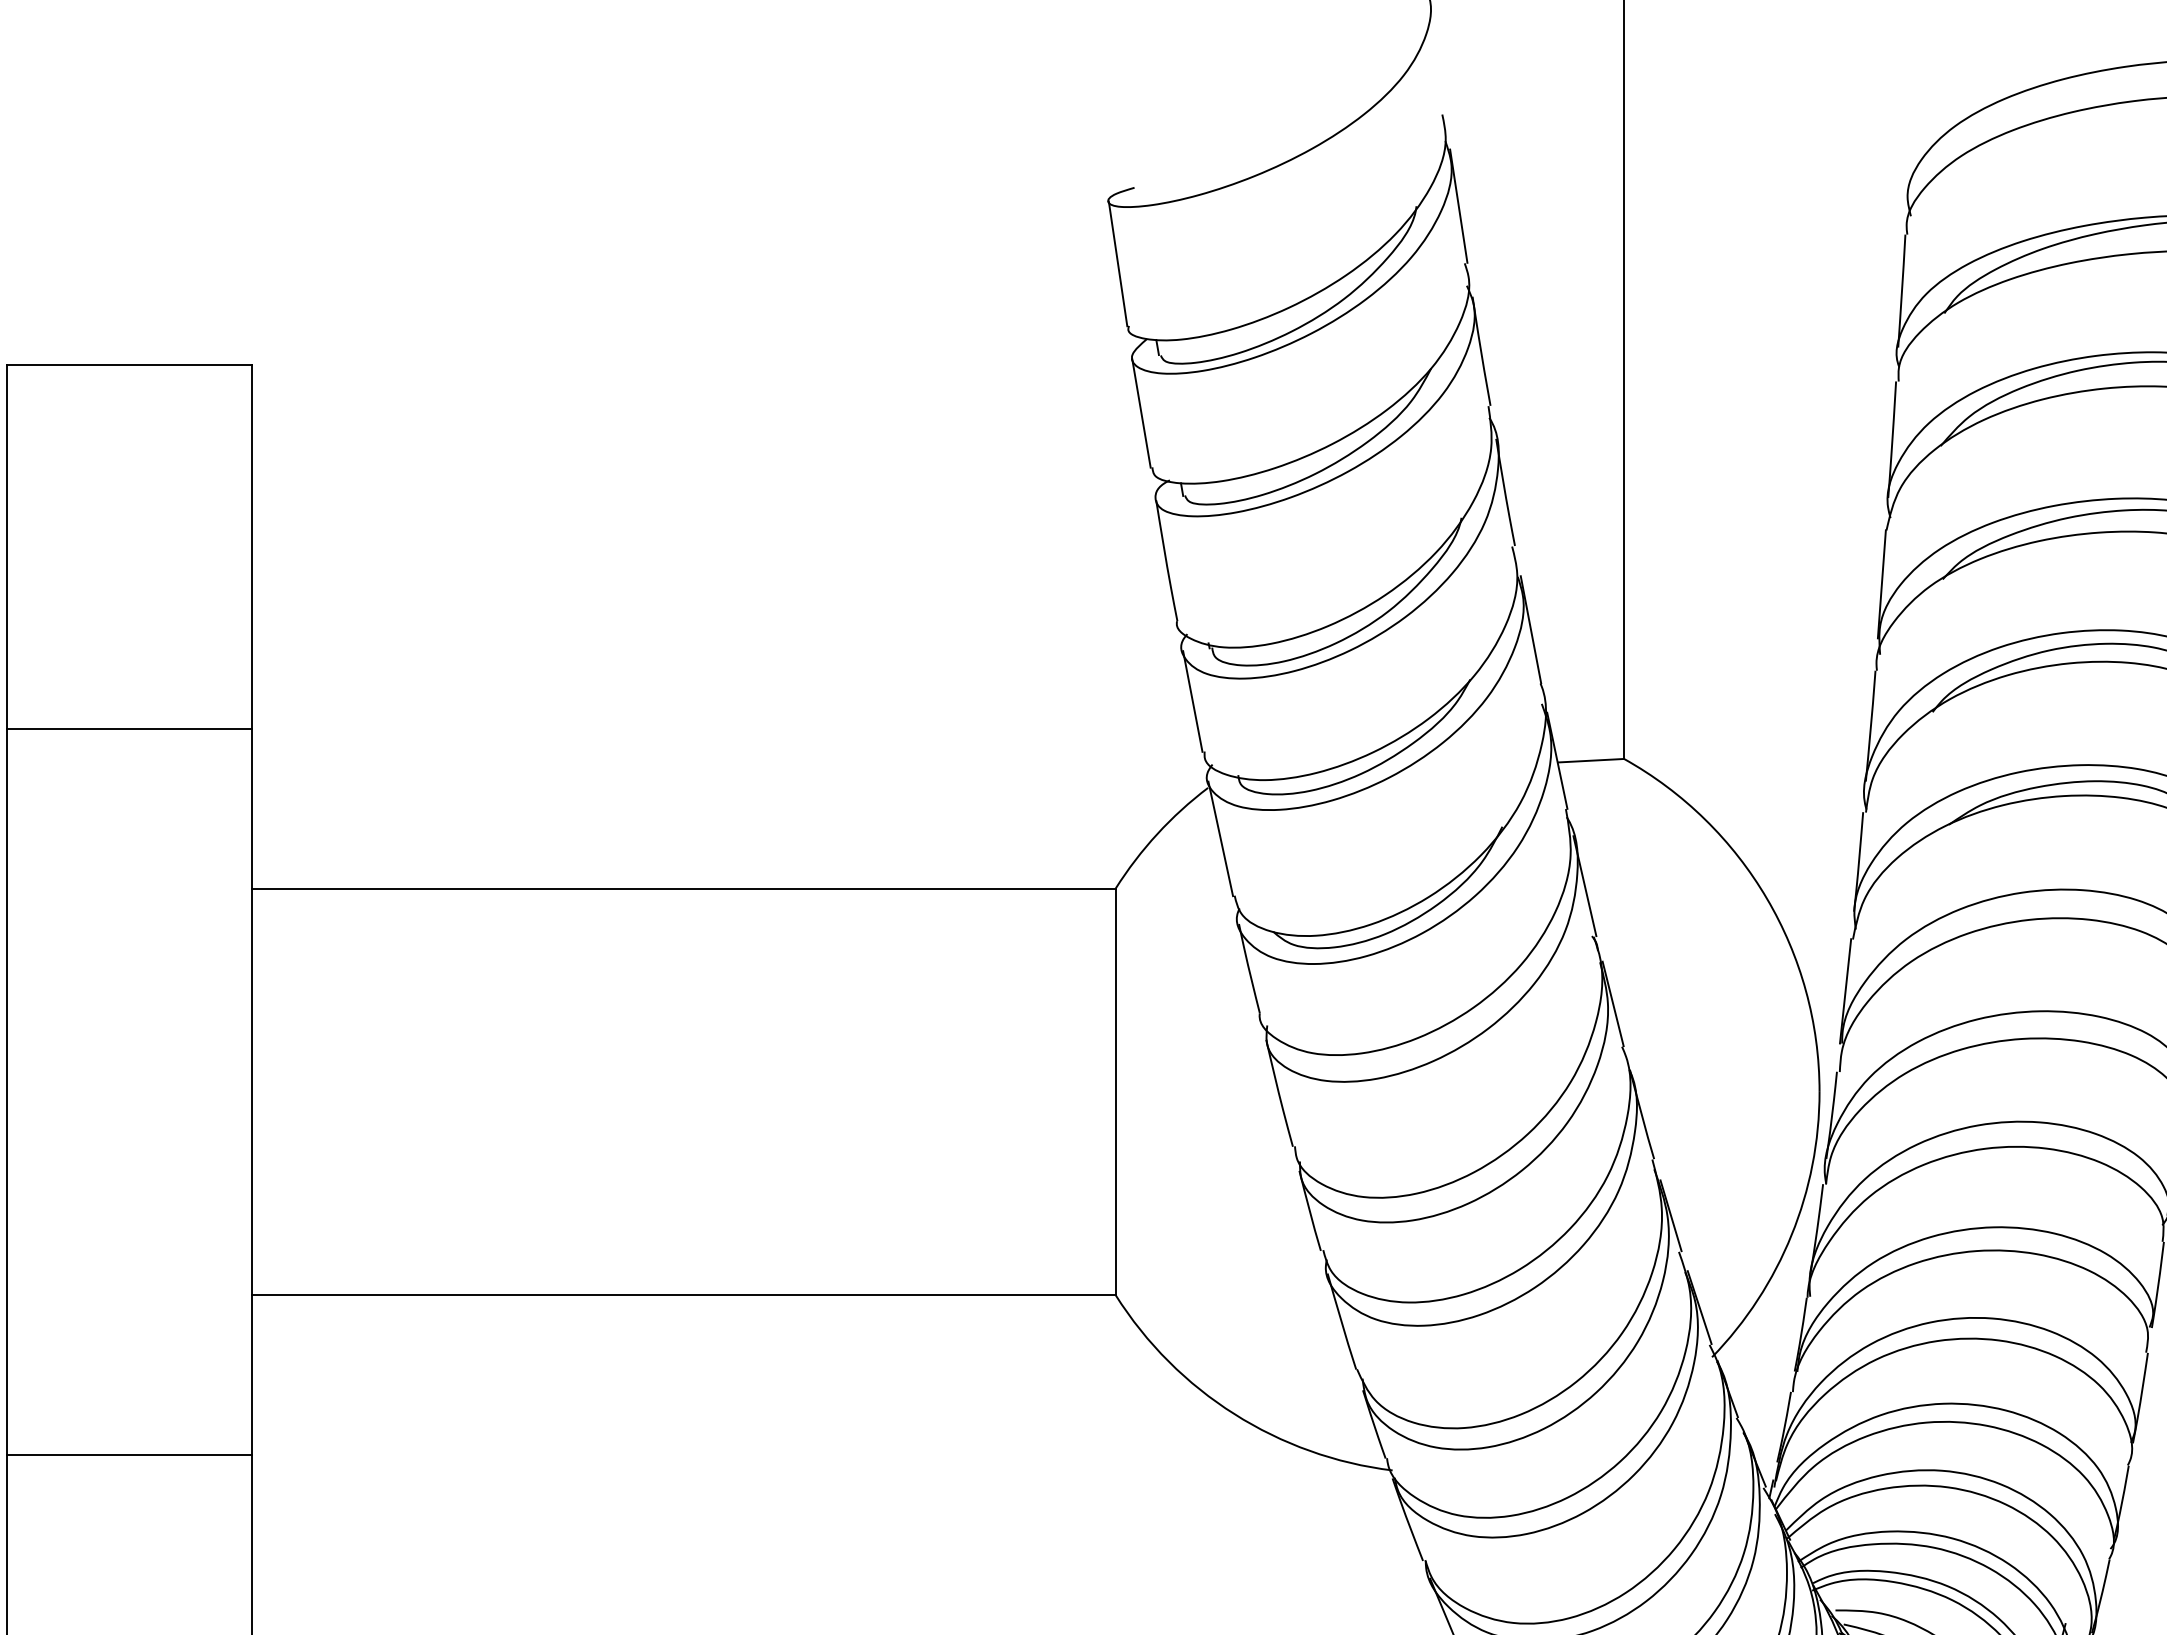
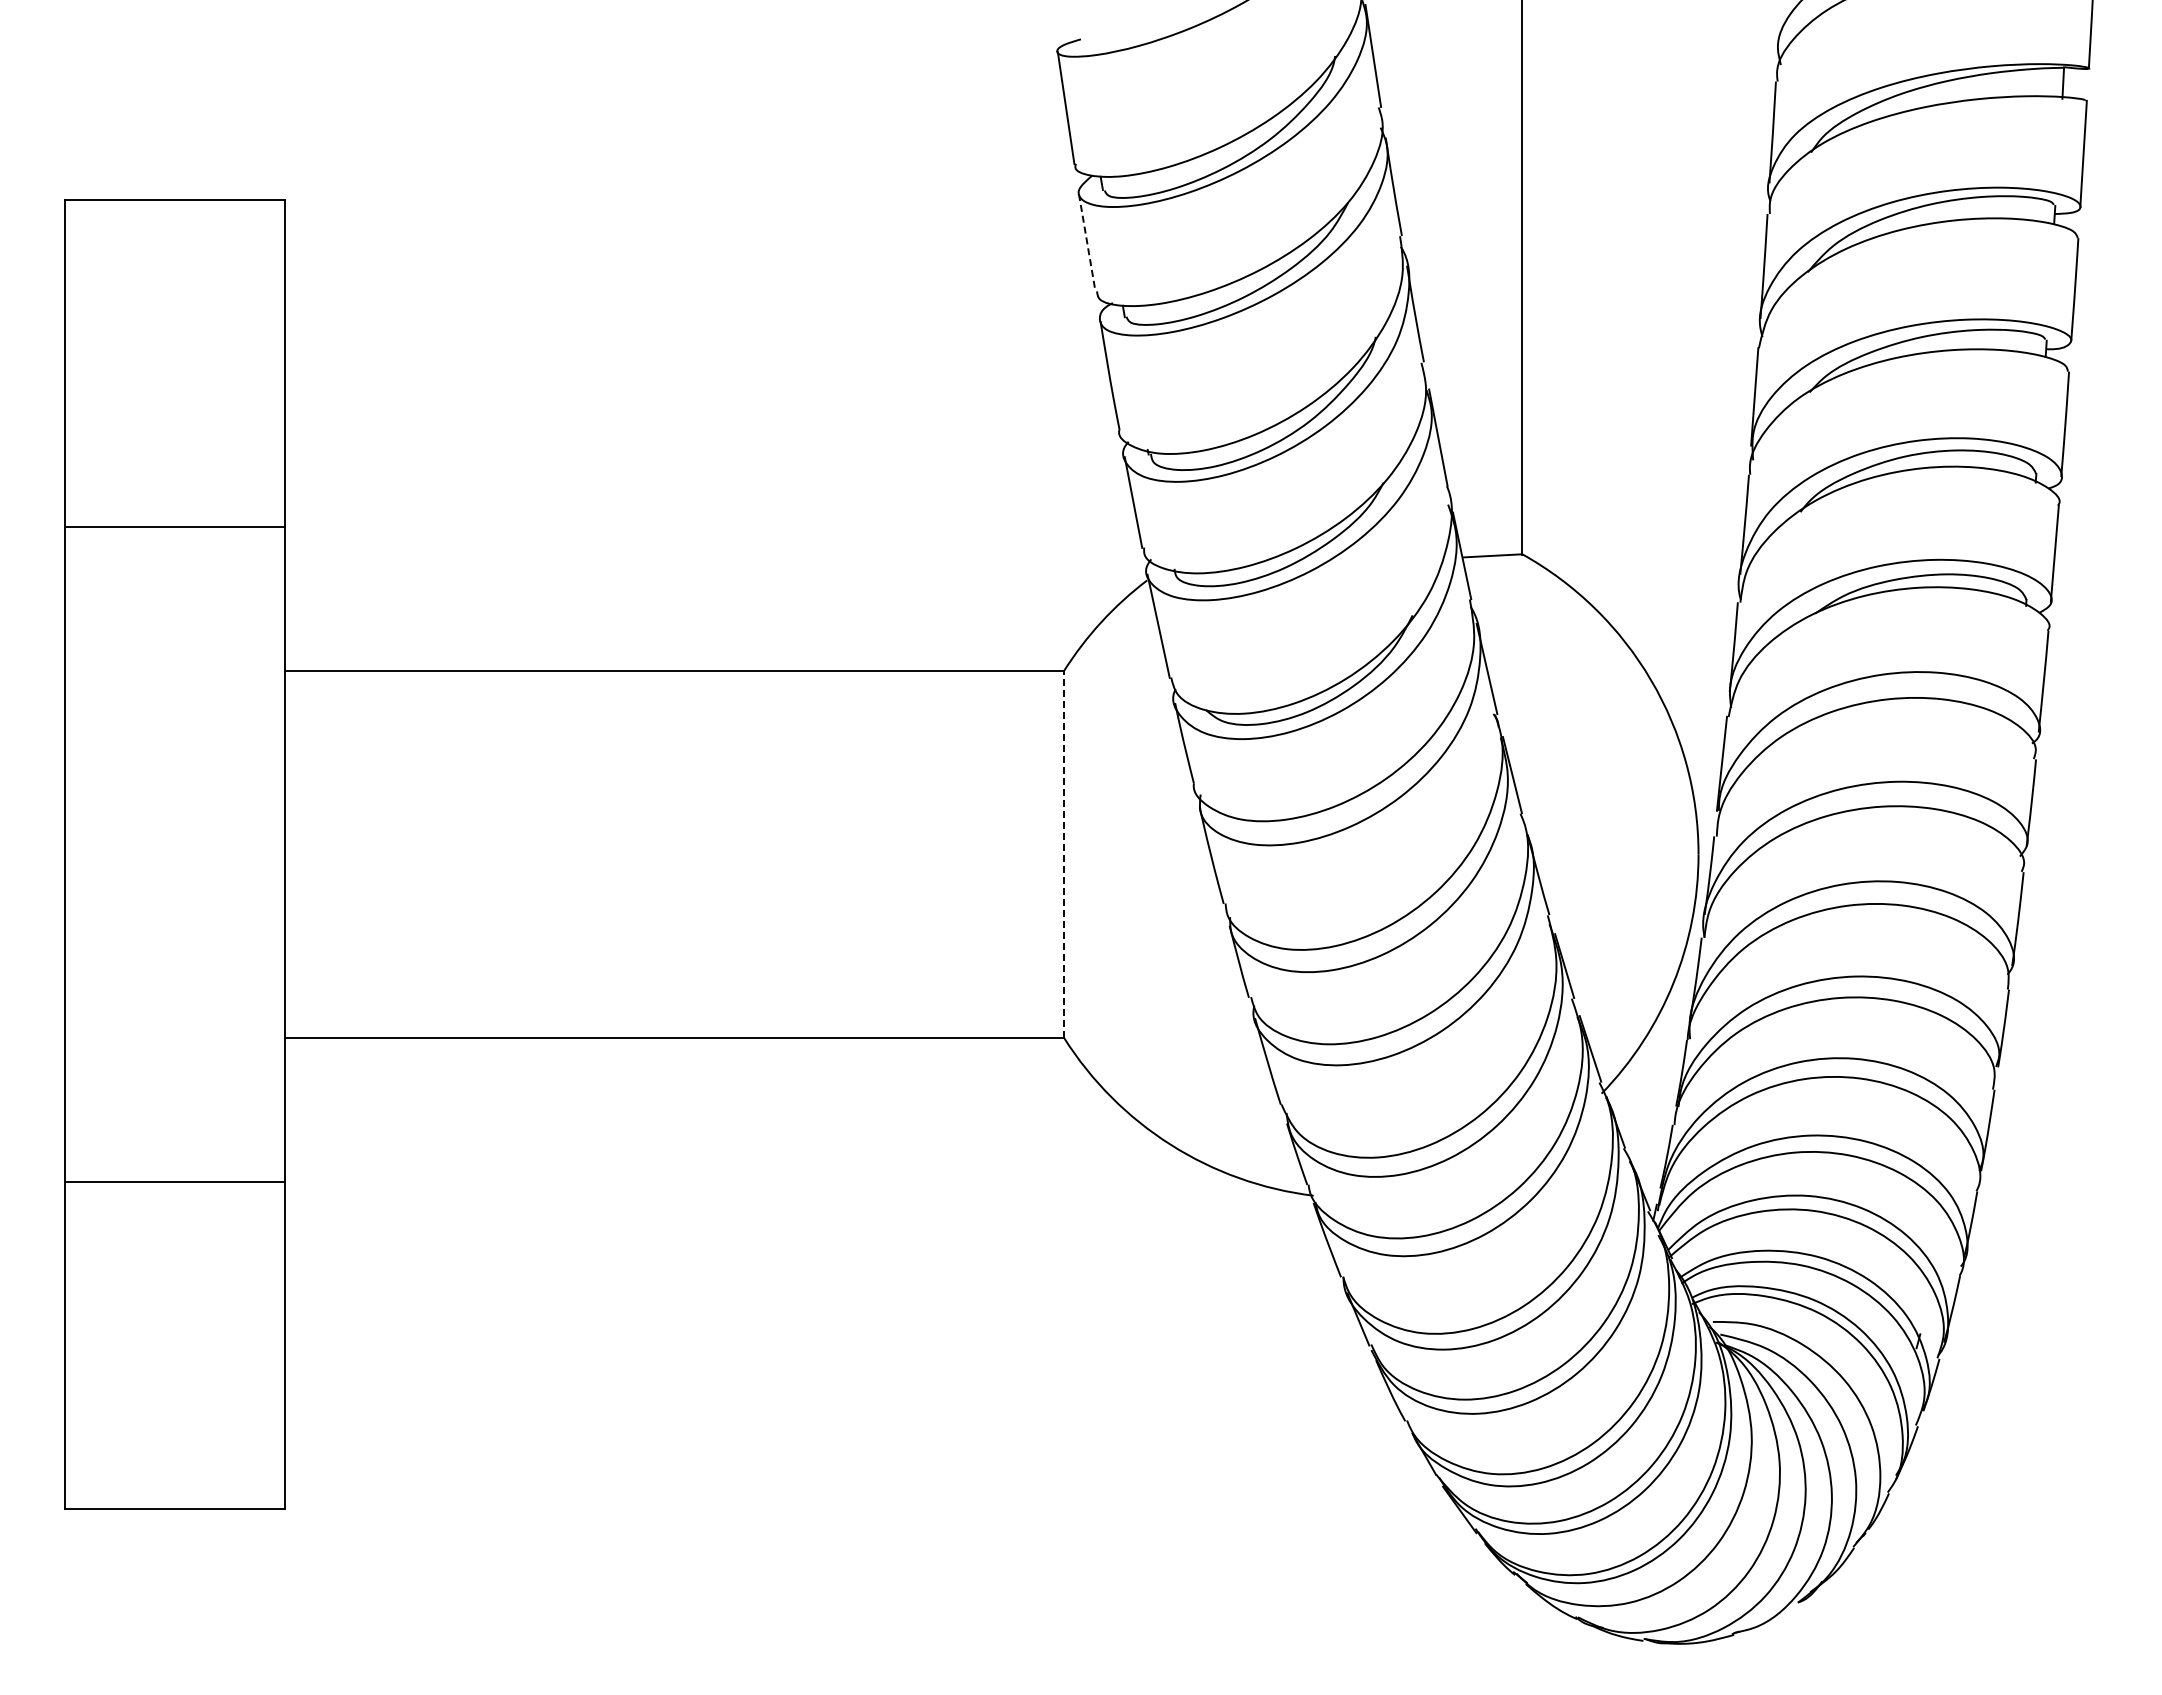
line: (1141, 414) -> (1087, 243), solid -> dashed
line: (1116, 1090) -> (1064, 853), solid -> dashed

